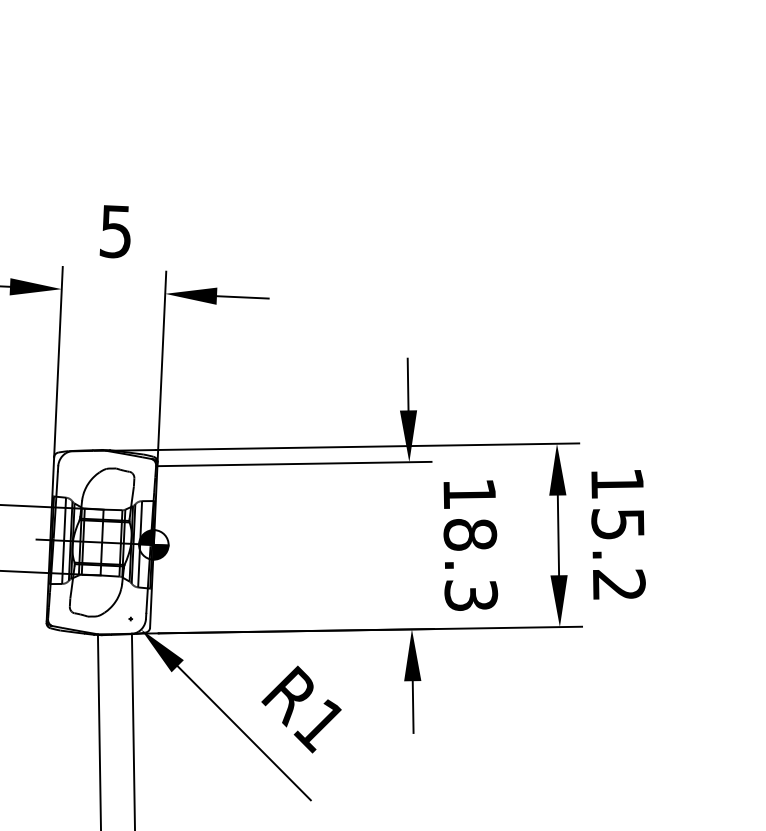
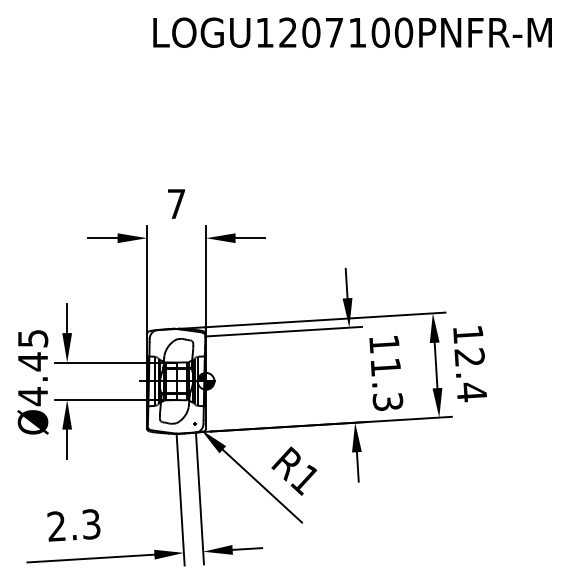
text: (114, 232) -> (175, 204), 5 -> 7
text: (469, 534) -> (385, 367), 18.3 -> 11.3
text: (618, 555) -> (470, 375), 15.2 -> 12.4

